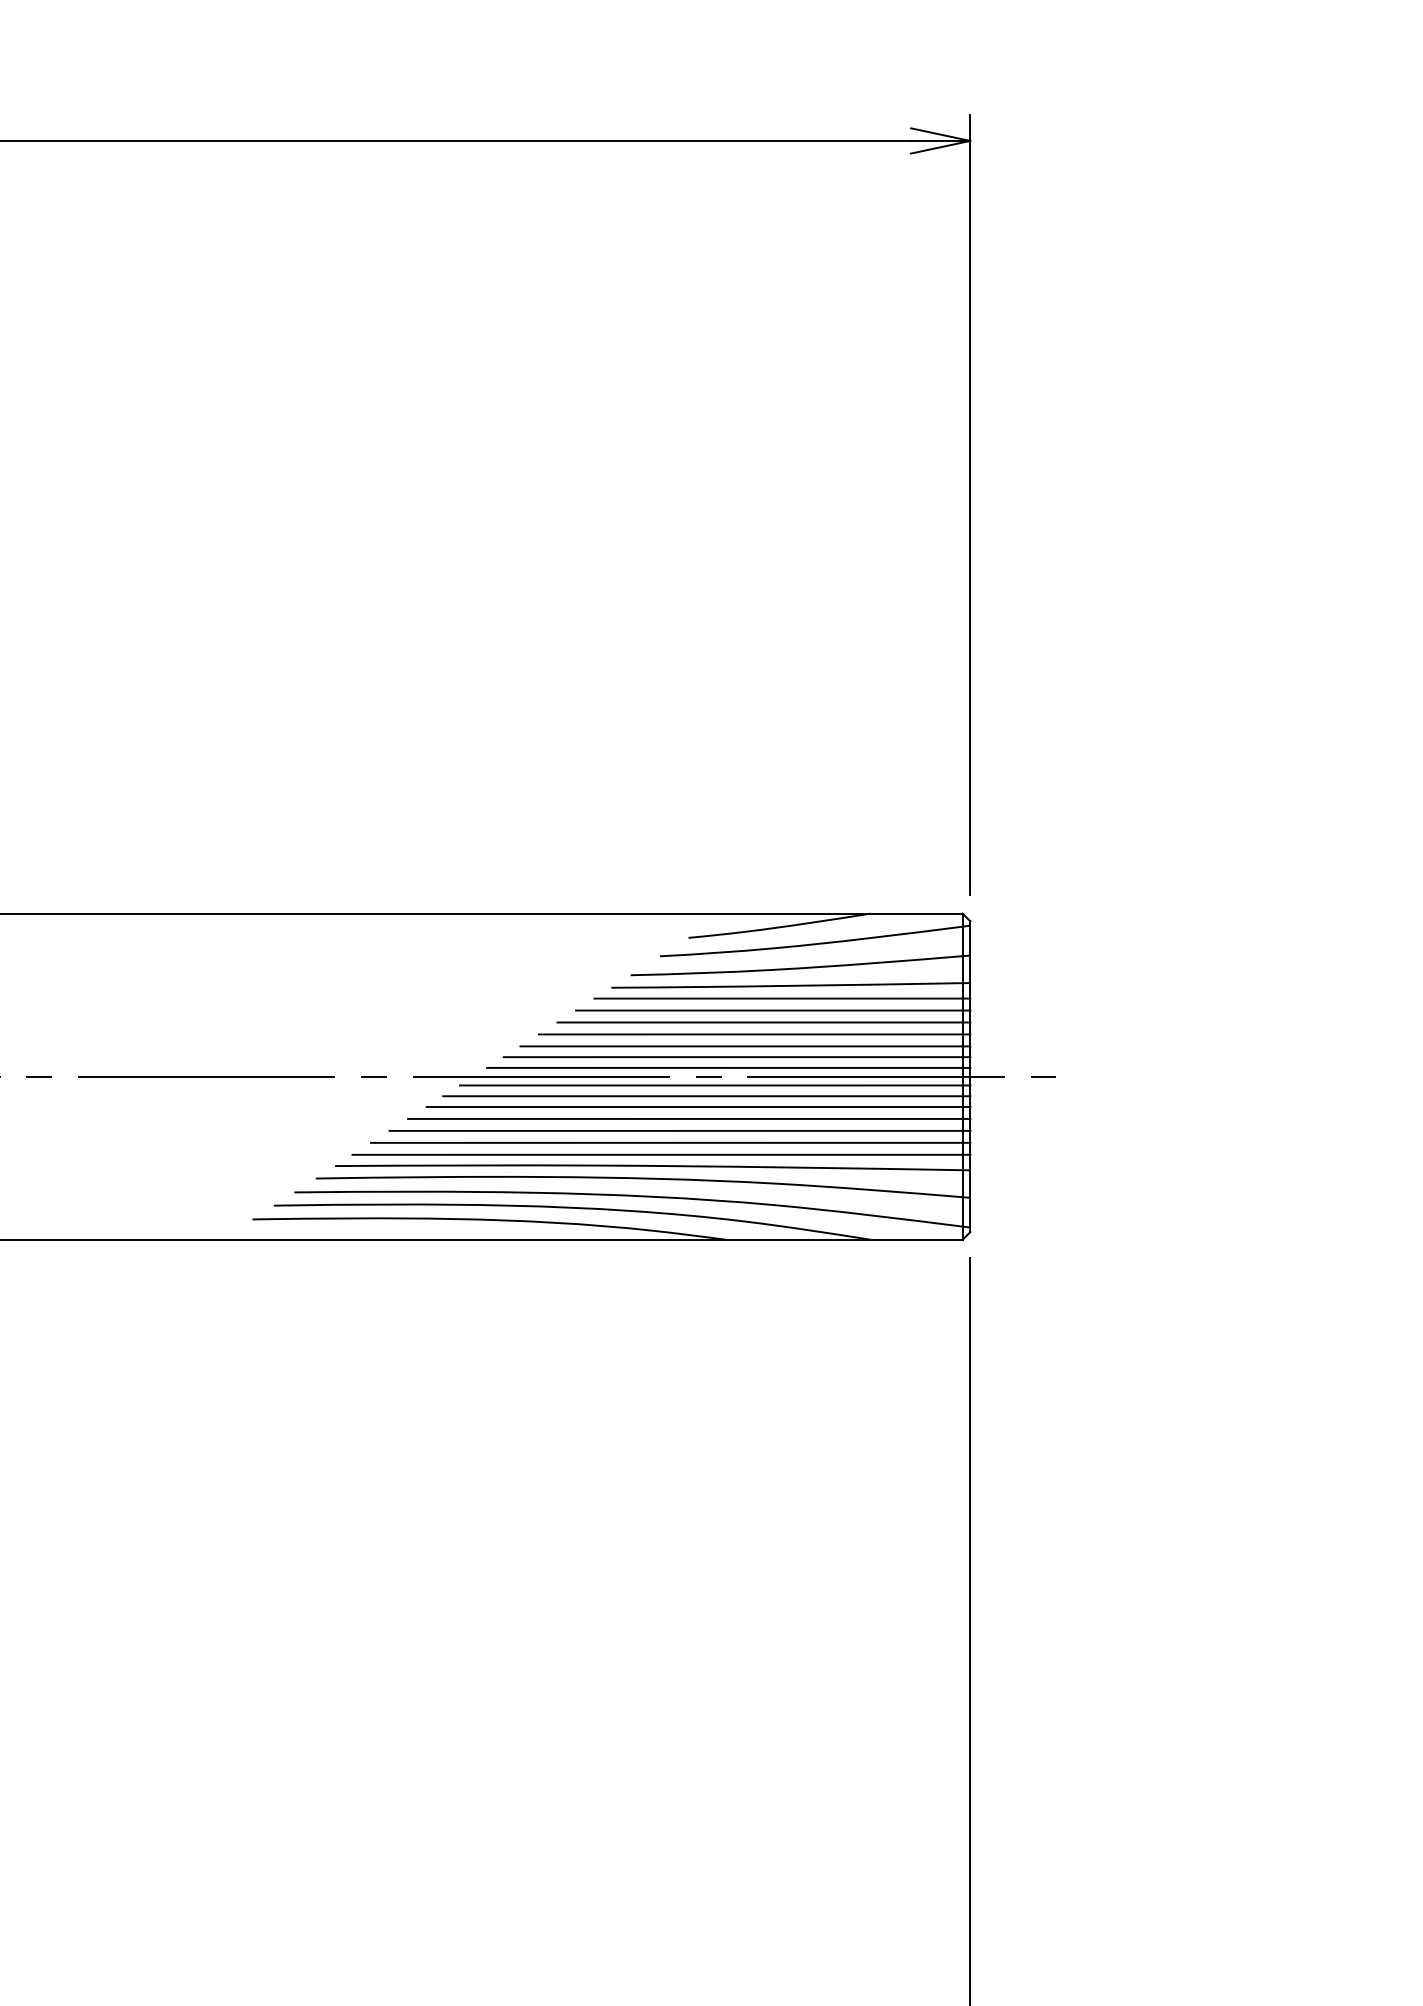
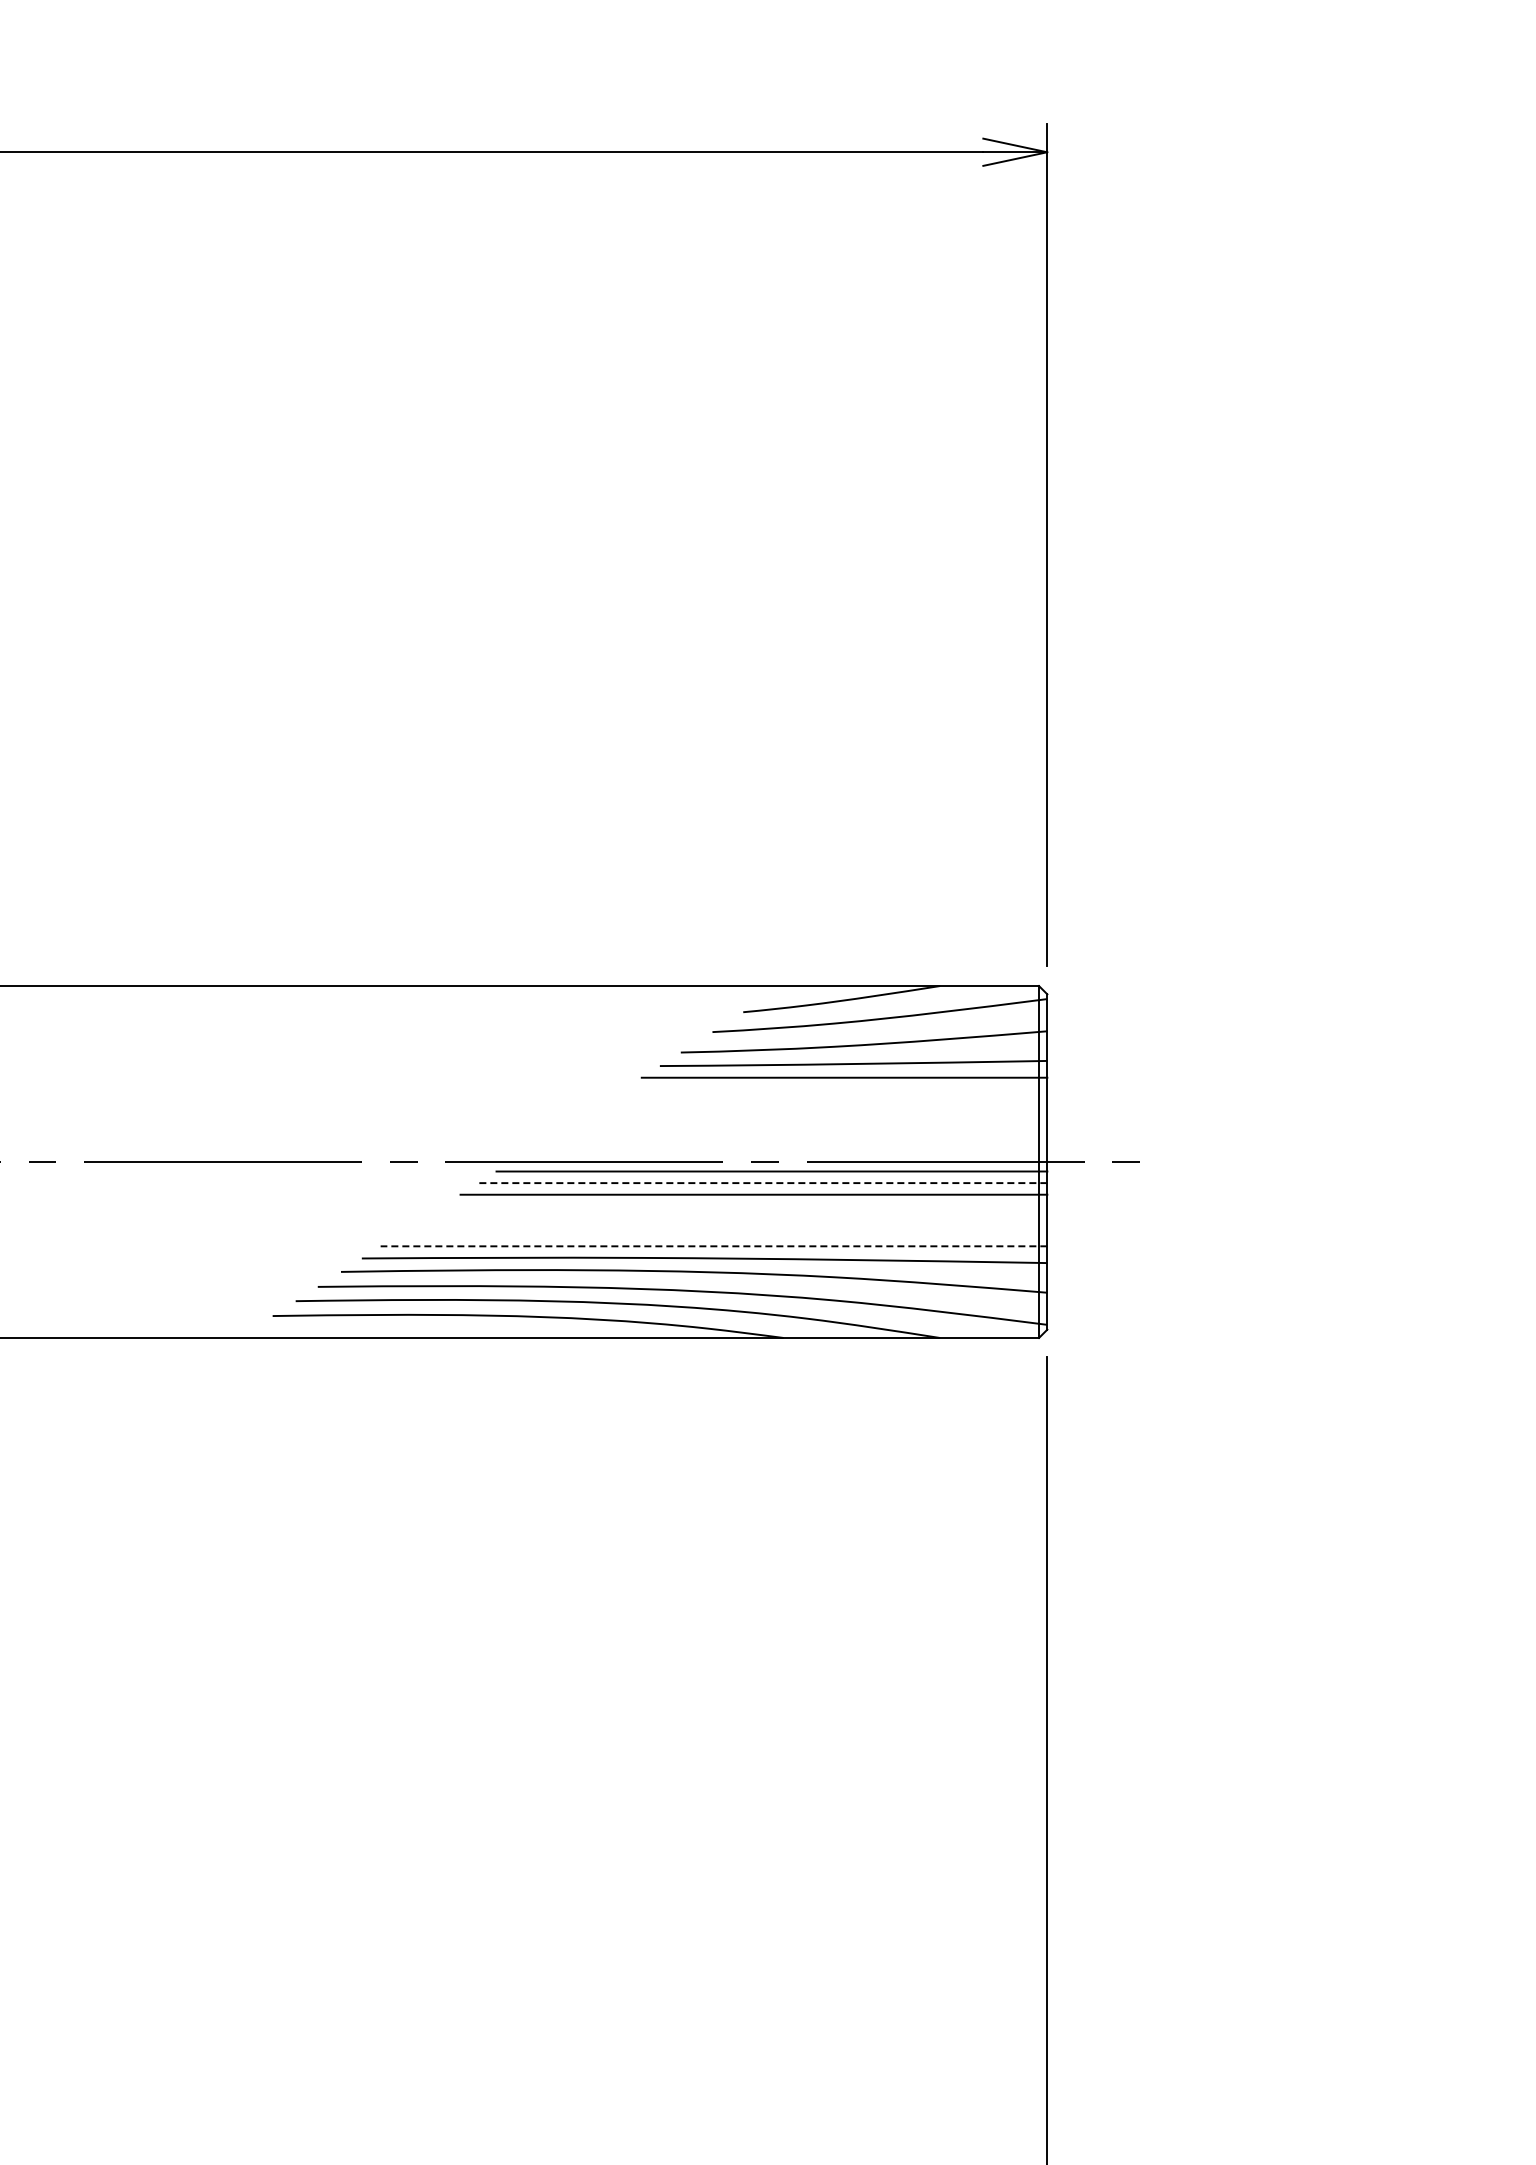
line: (773, 1010) -> (834, 1090), removed
line: (763, 1022) -> (824, 1103), removed
line: (754, 1034) -> (814, 1116), removed
line: (745, 1046) -> (804, 1129), removed
line: (736, 1056) -> (795, 1140), removed
line: (728, 1067) -> (786, 1152), removed
line: (706, 1096) -> (762, 1183), solid -> dashed
line: (688, 1118) -> (743, 1207), removed
line: (679, 1130) -> (733, 1220), removed
line: (670, 1142) -> (723, 1233), removed
line: (660, 1154) -> (713, 1246), solid -> dashed

